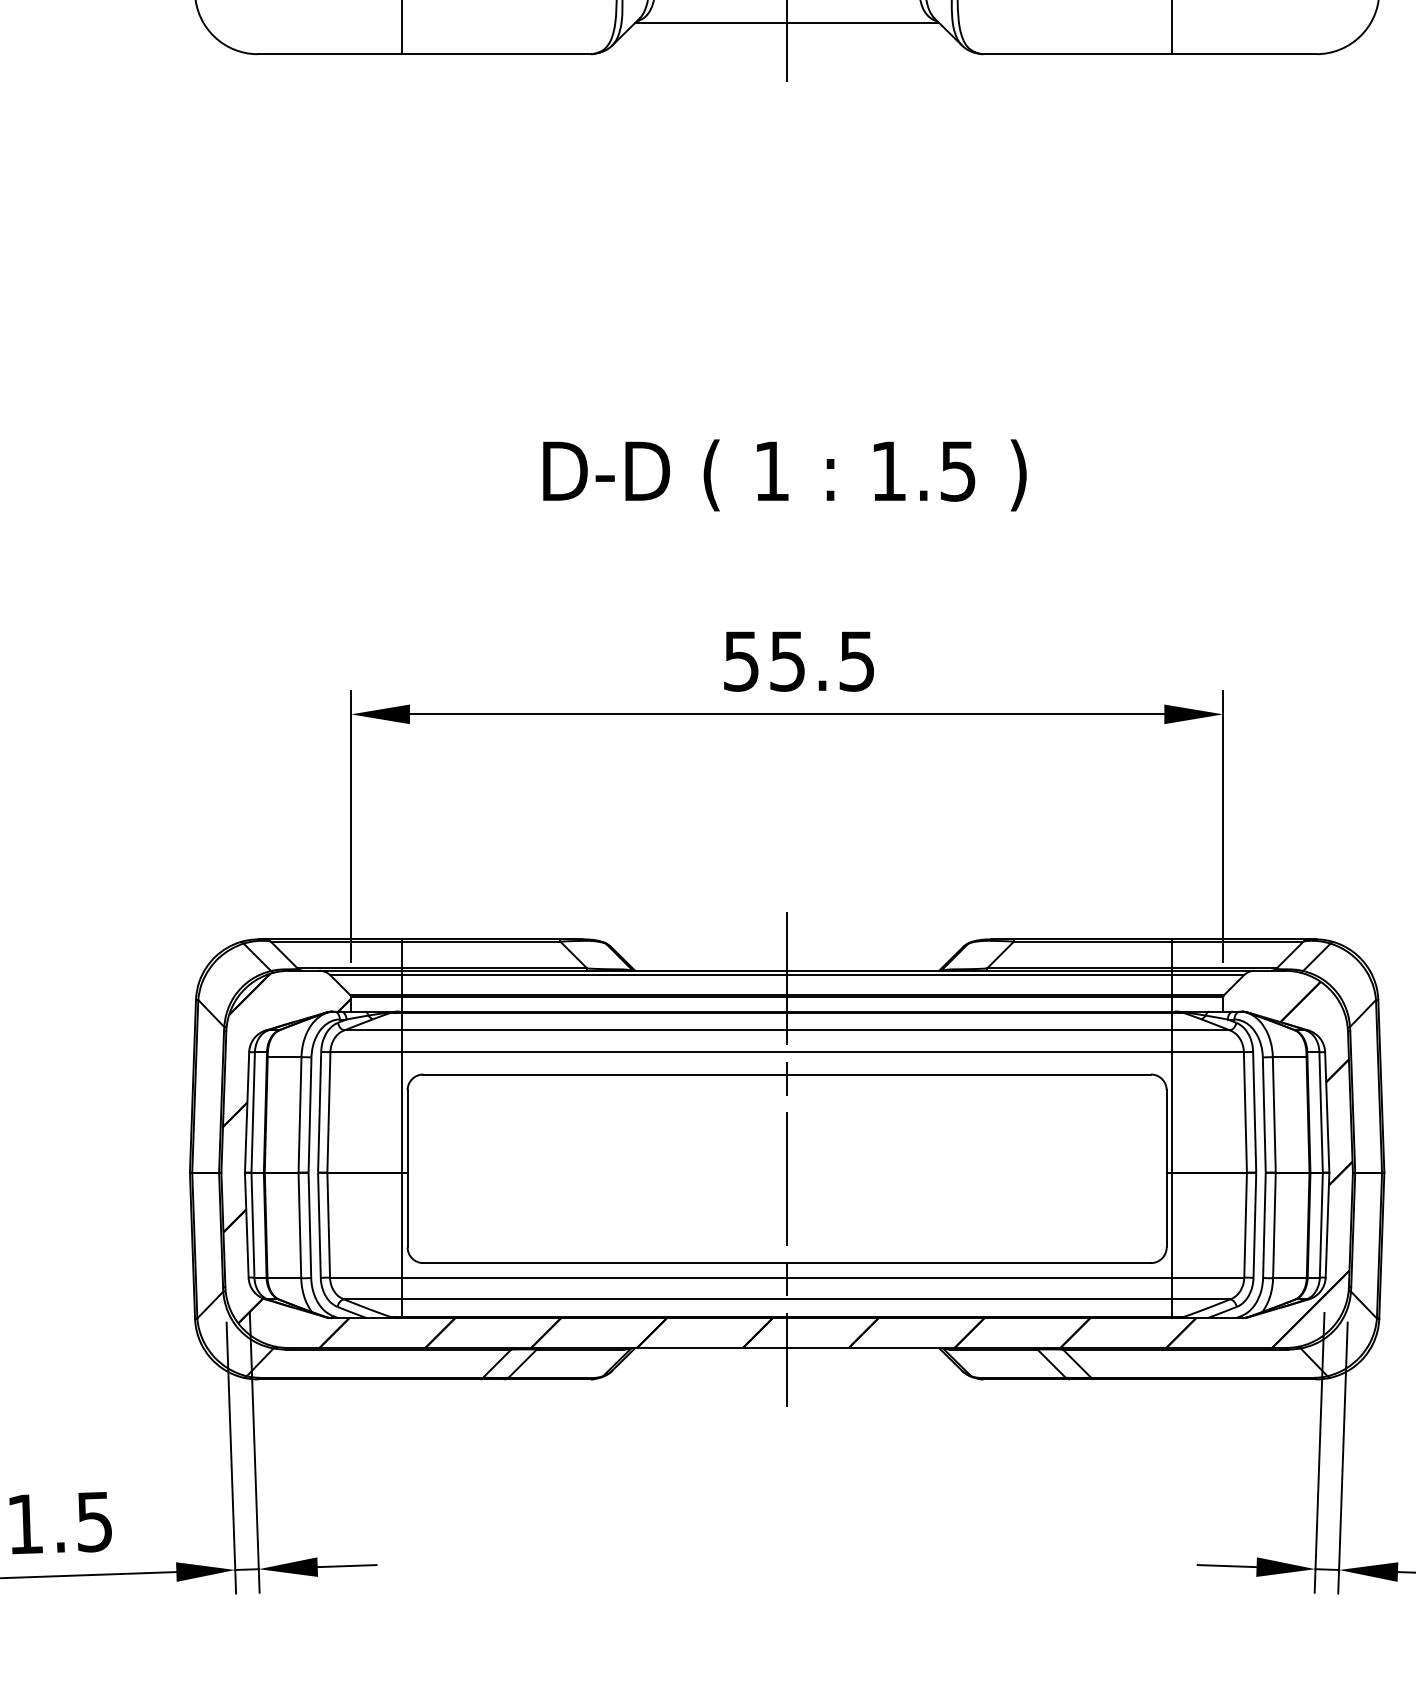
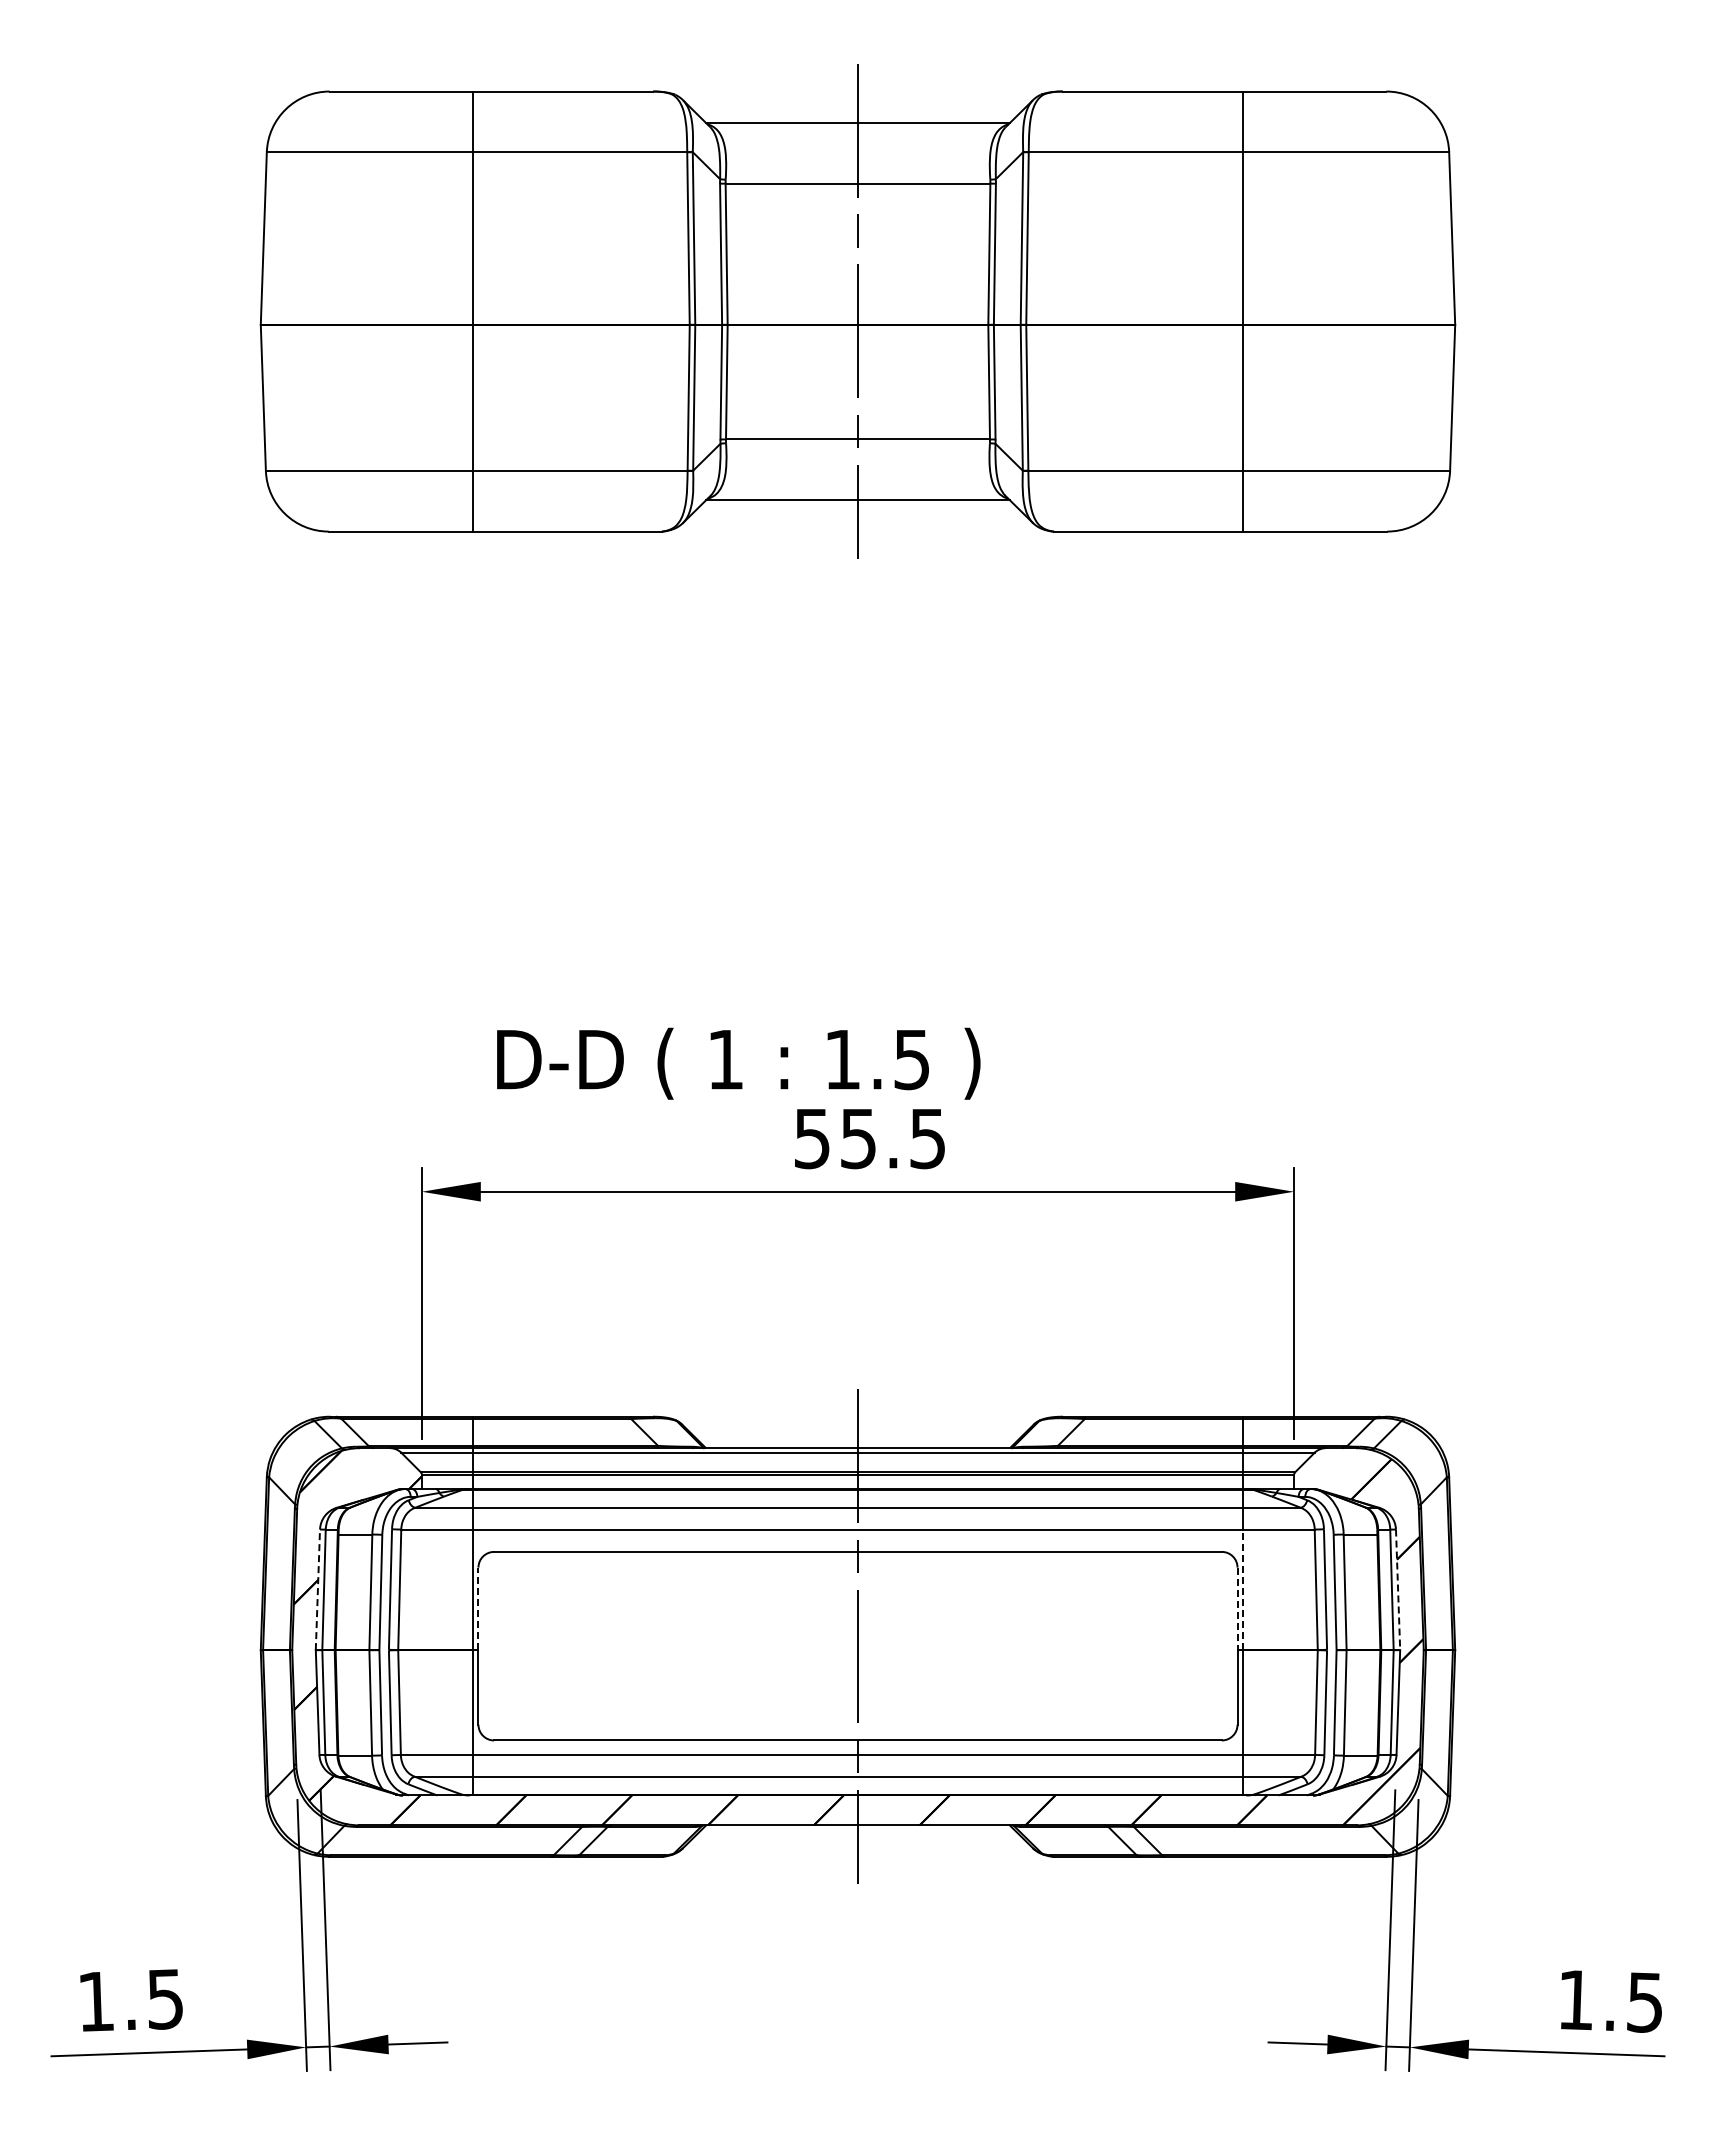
text: (784, 475) -> (738, 1063), moved
line: (246, 1112) -> (317, 1589), solid -> dashed
line: (1172, 1112) -> (1243, 1589), solid -> dashed
line: (1327, 1113) -> (1398, 1590), solid -> dashed
line: (407, 1131) -> (478, 1608), solid -> dashed
line: (1166, 1132) -> (1237, 1609), solid -> dashed

